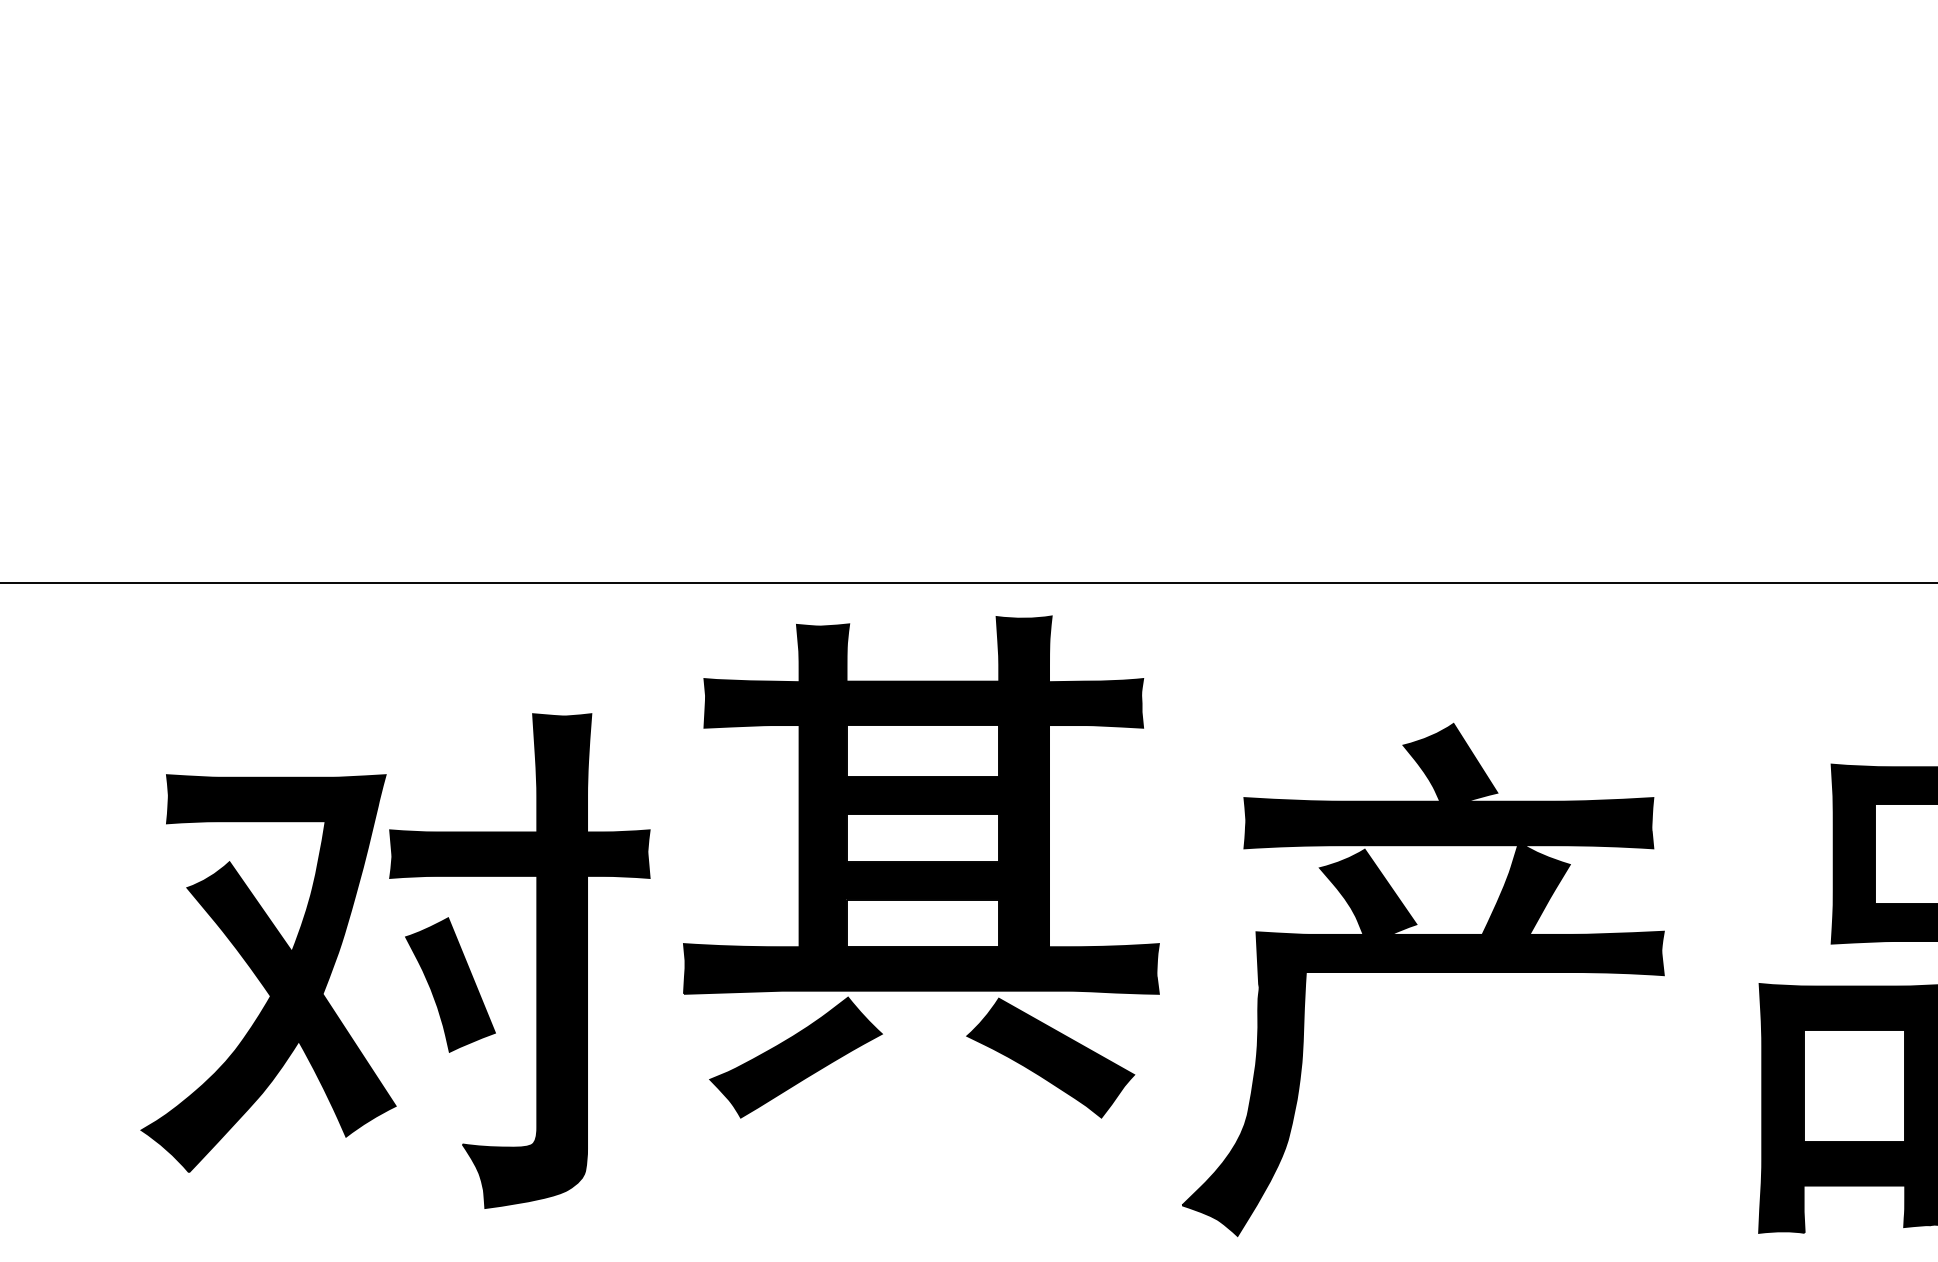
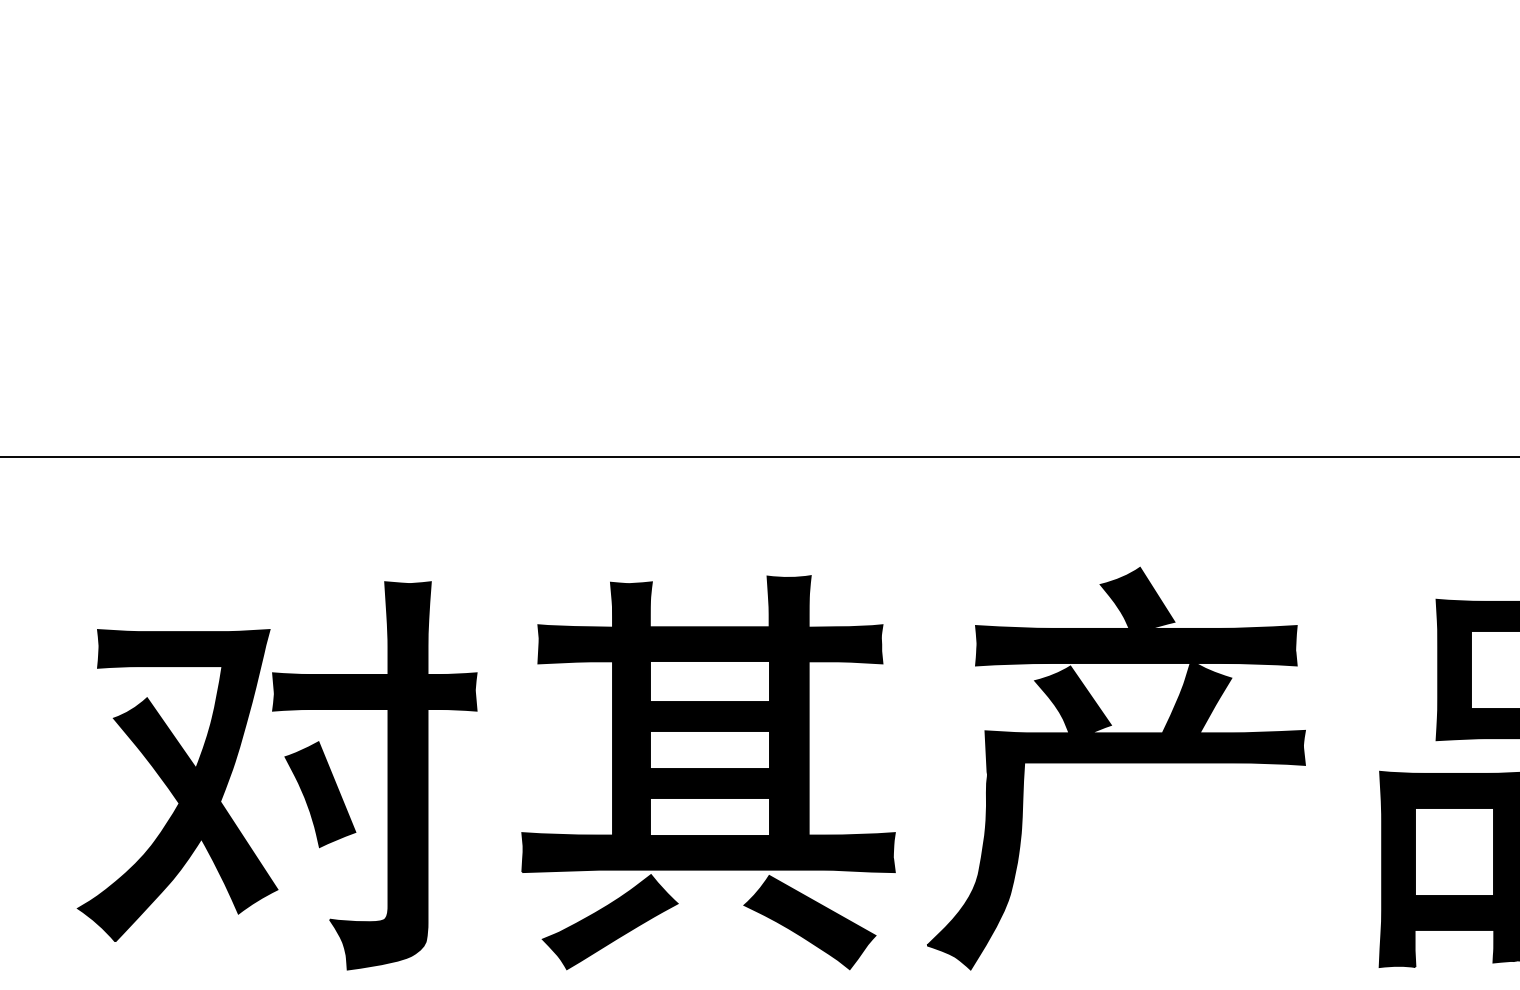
part: (921, 866) -> (708, 772), moved
part: (412, 951) -> (290, 768), moved

